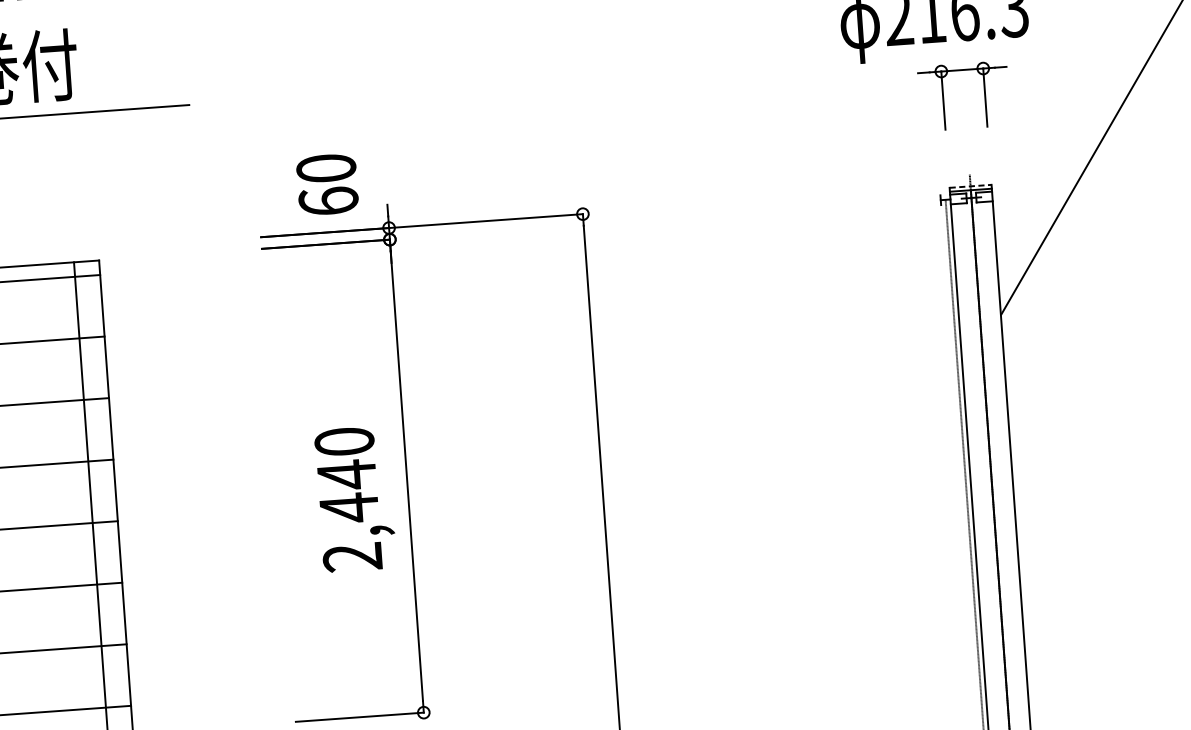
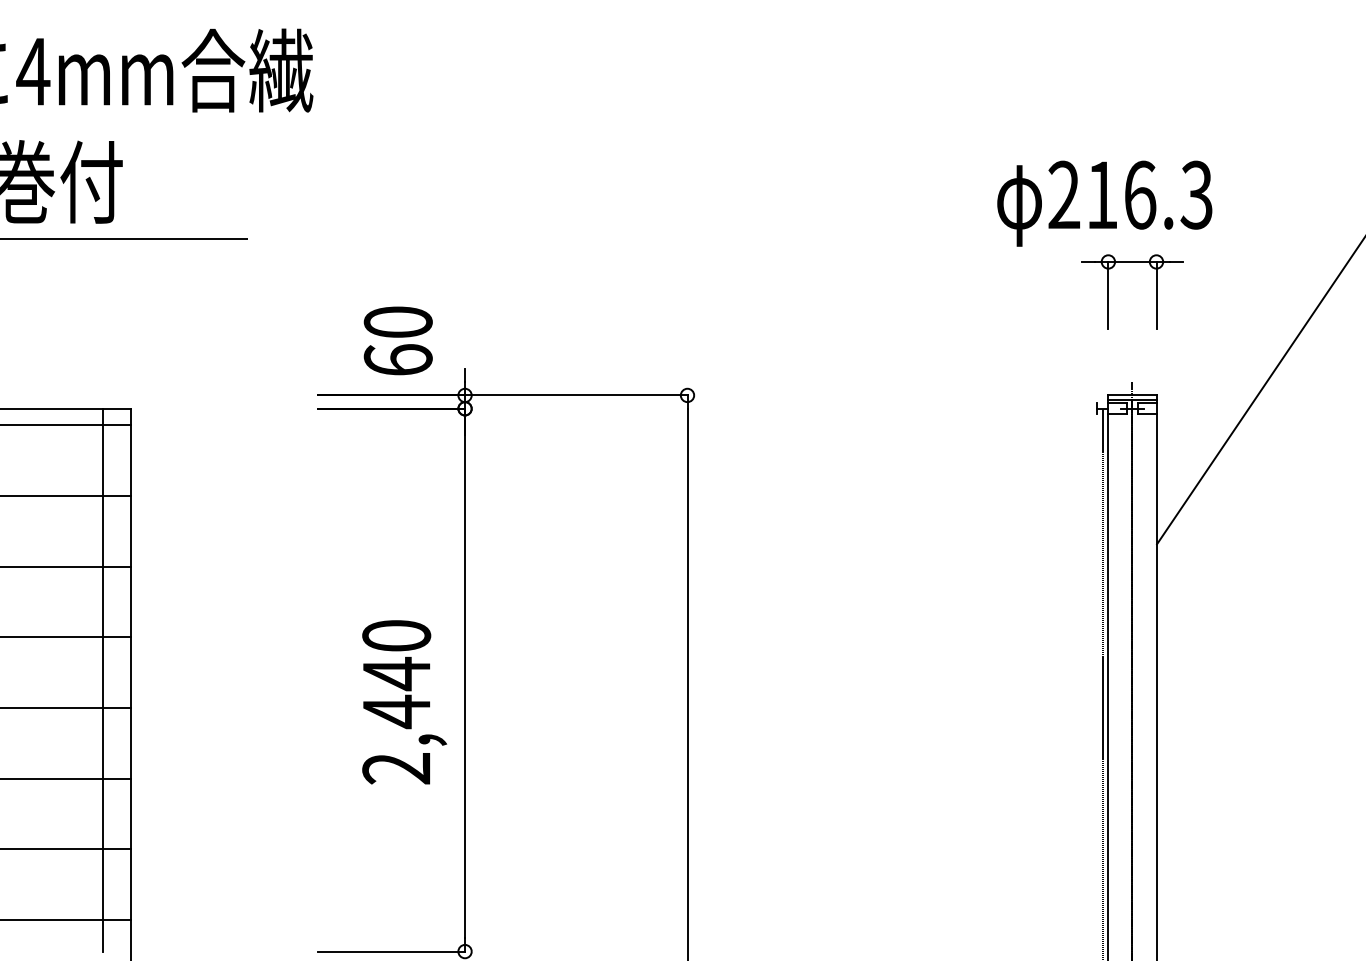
line: (970, 186) -> (1132, 395), dashed -> solid

